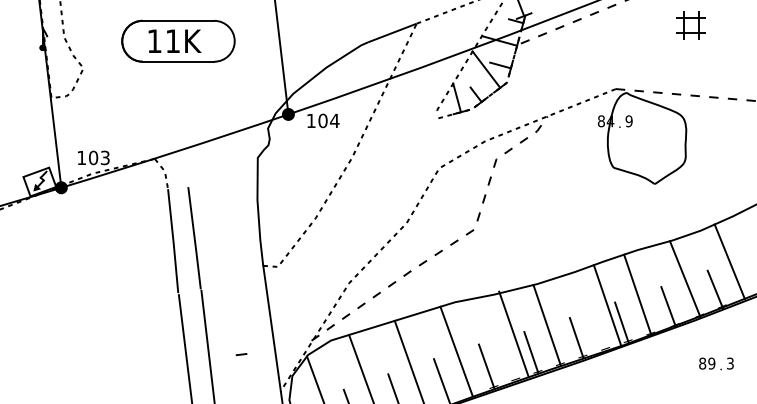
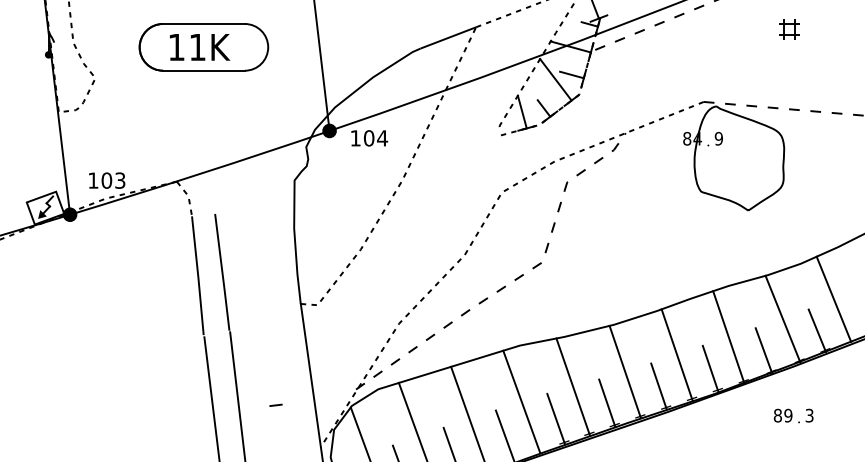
part: (690, 25) -> (789, 29), size x0.62
line: (606, 304) -> (676, 354), moved
line: (513, 333) -> (572, 386), moved
text: (716, 363) -> (793, 415), moved

